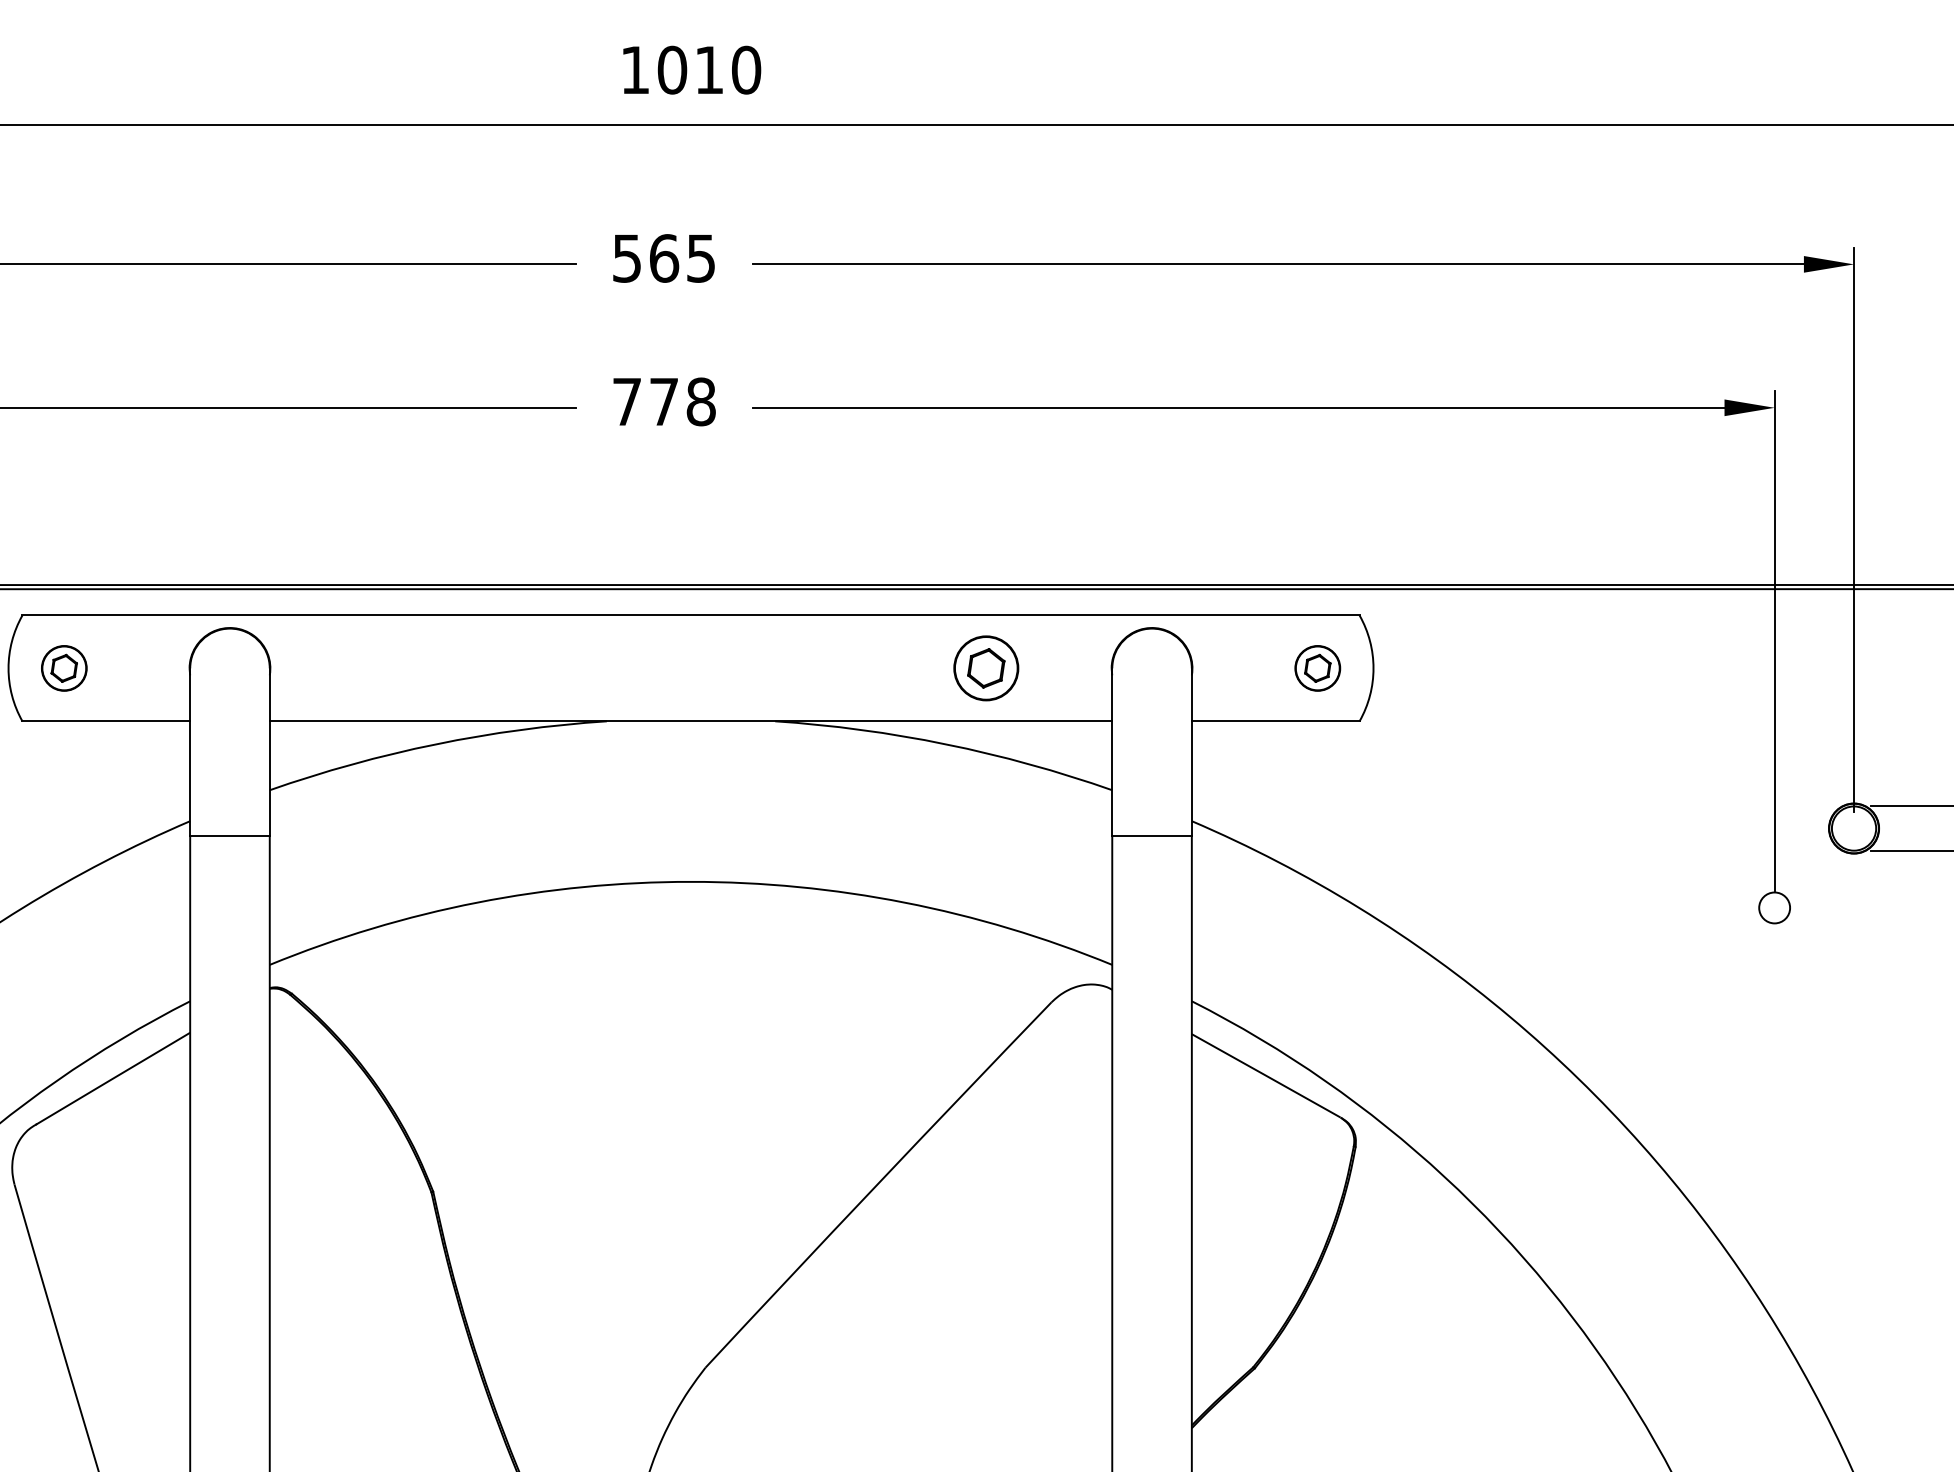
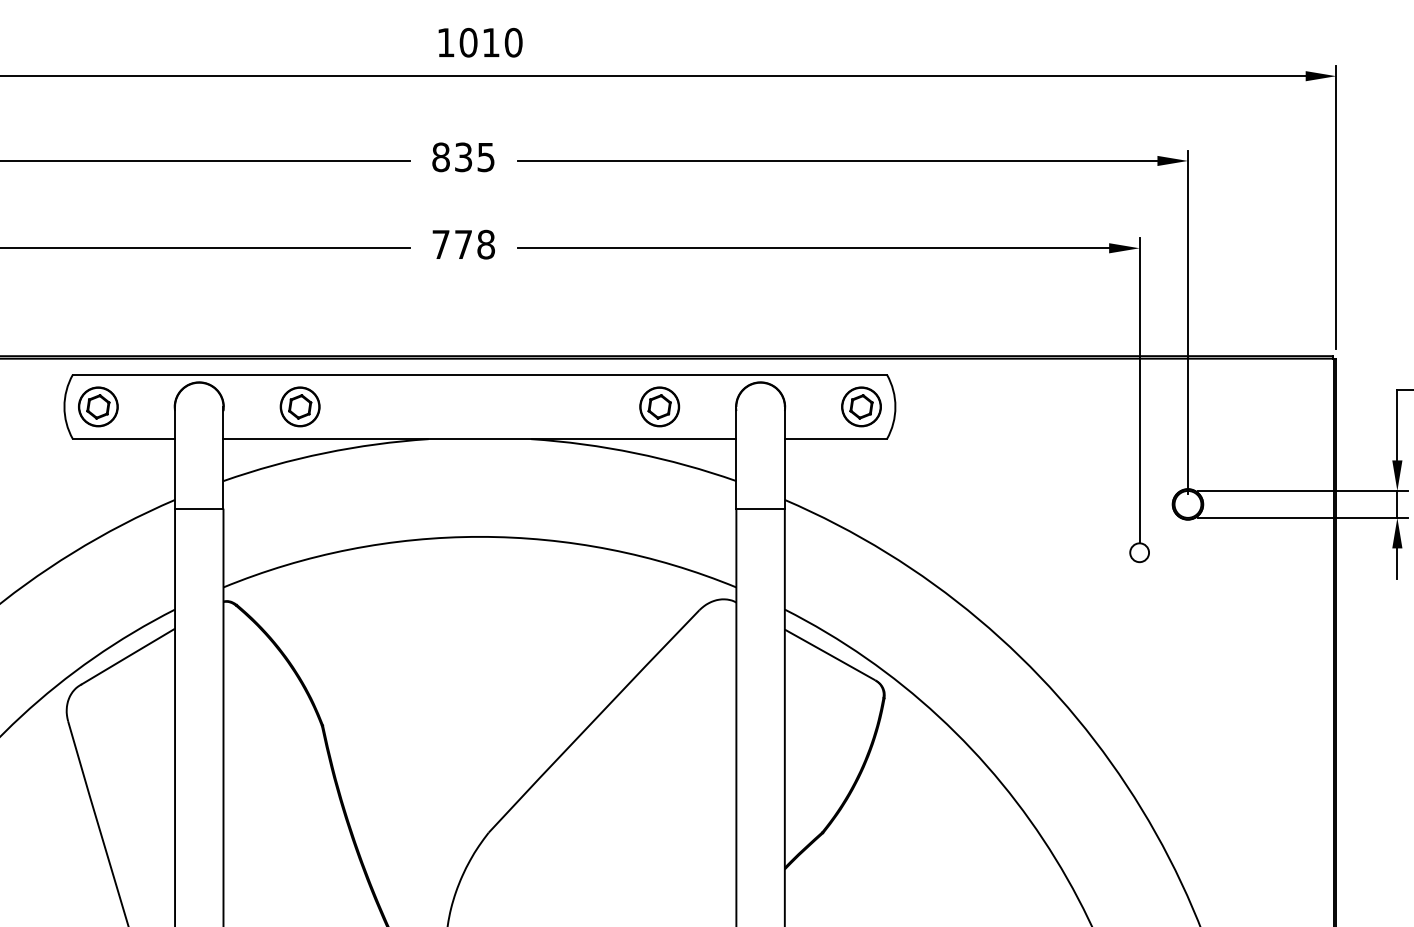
text: (645, 258) -> (452, 157), 565 -> 835
part: (64, 667) -> (98, 406), size x1.43
part: (394, 667) -> (299, 406), added
part: (1317, 667) -> (861, 406), size x1.43

